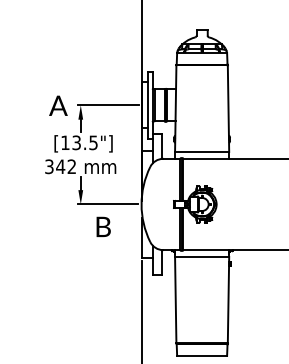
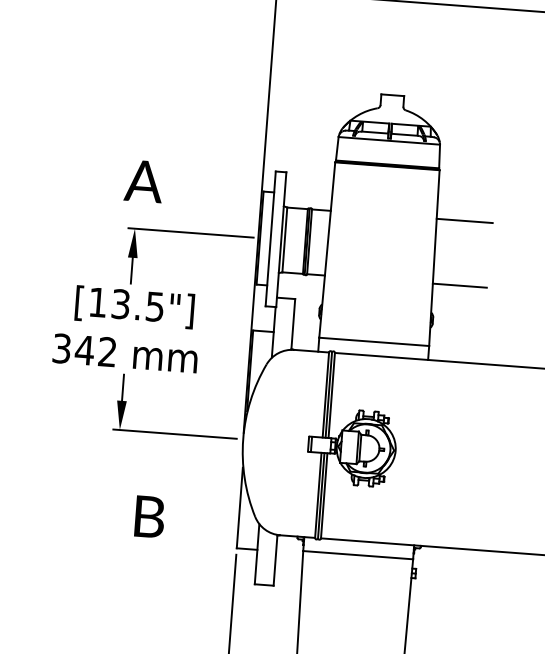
line: (241, 89) -> (463, 221), added
text: (58, 105) -> (144, 180), moved
line: (241, 121) -> (458, 286), added
text: (103, 226) -> (149, 515), moved

